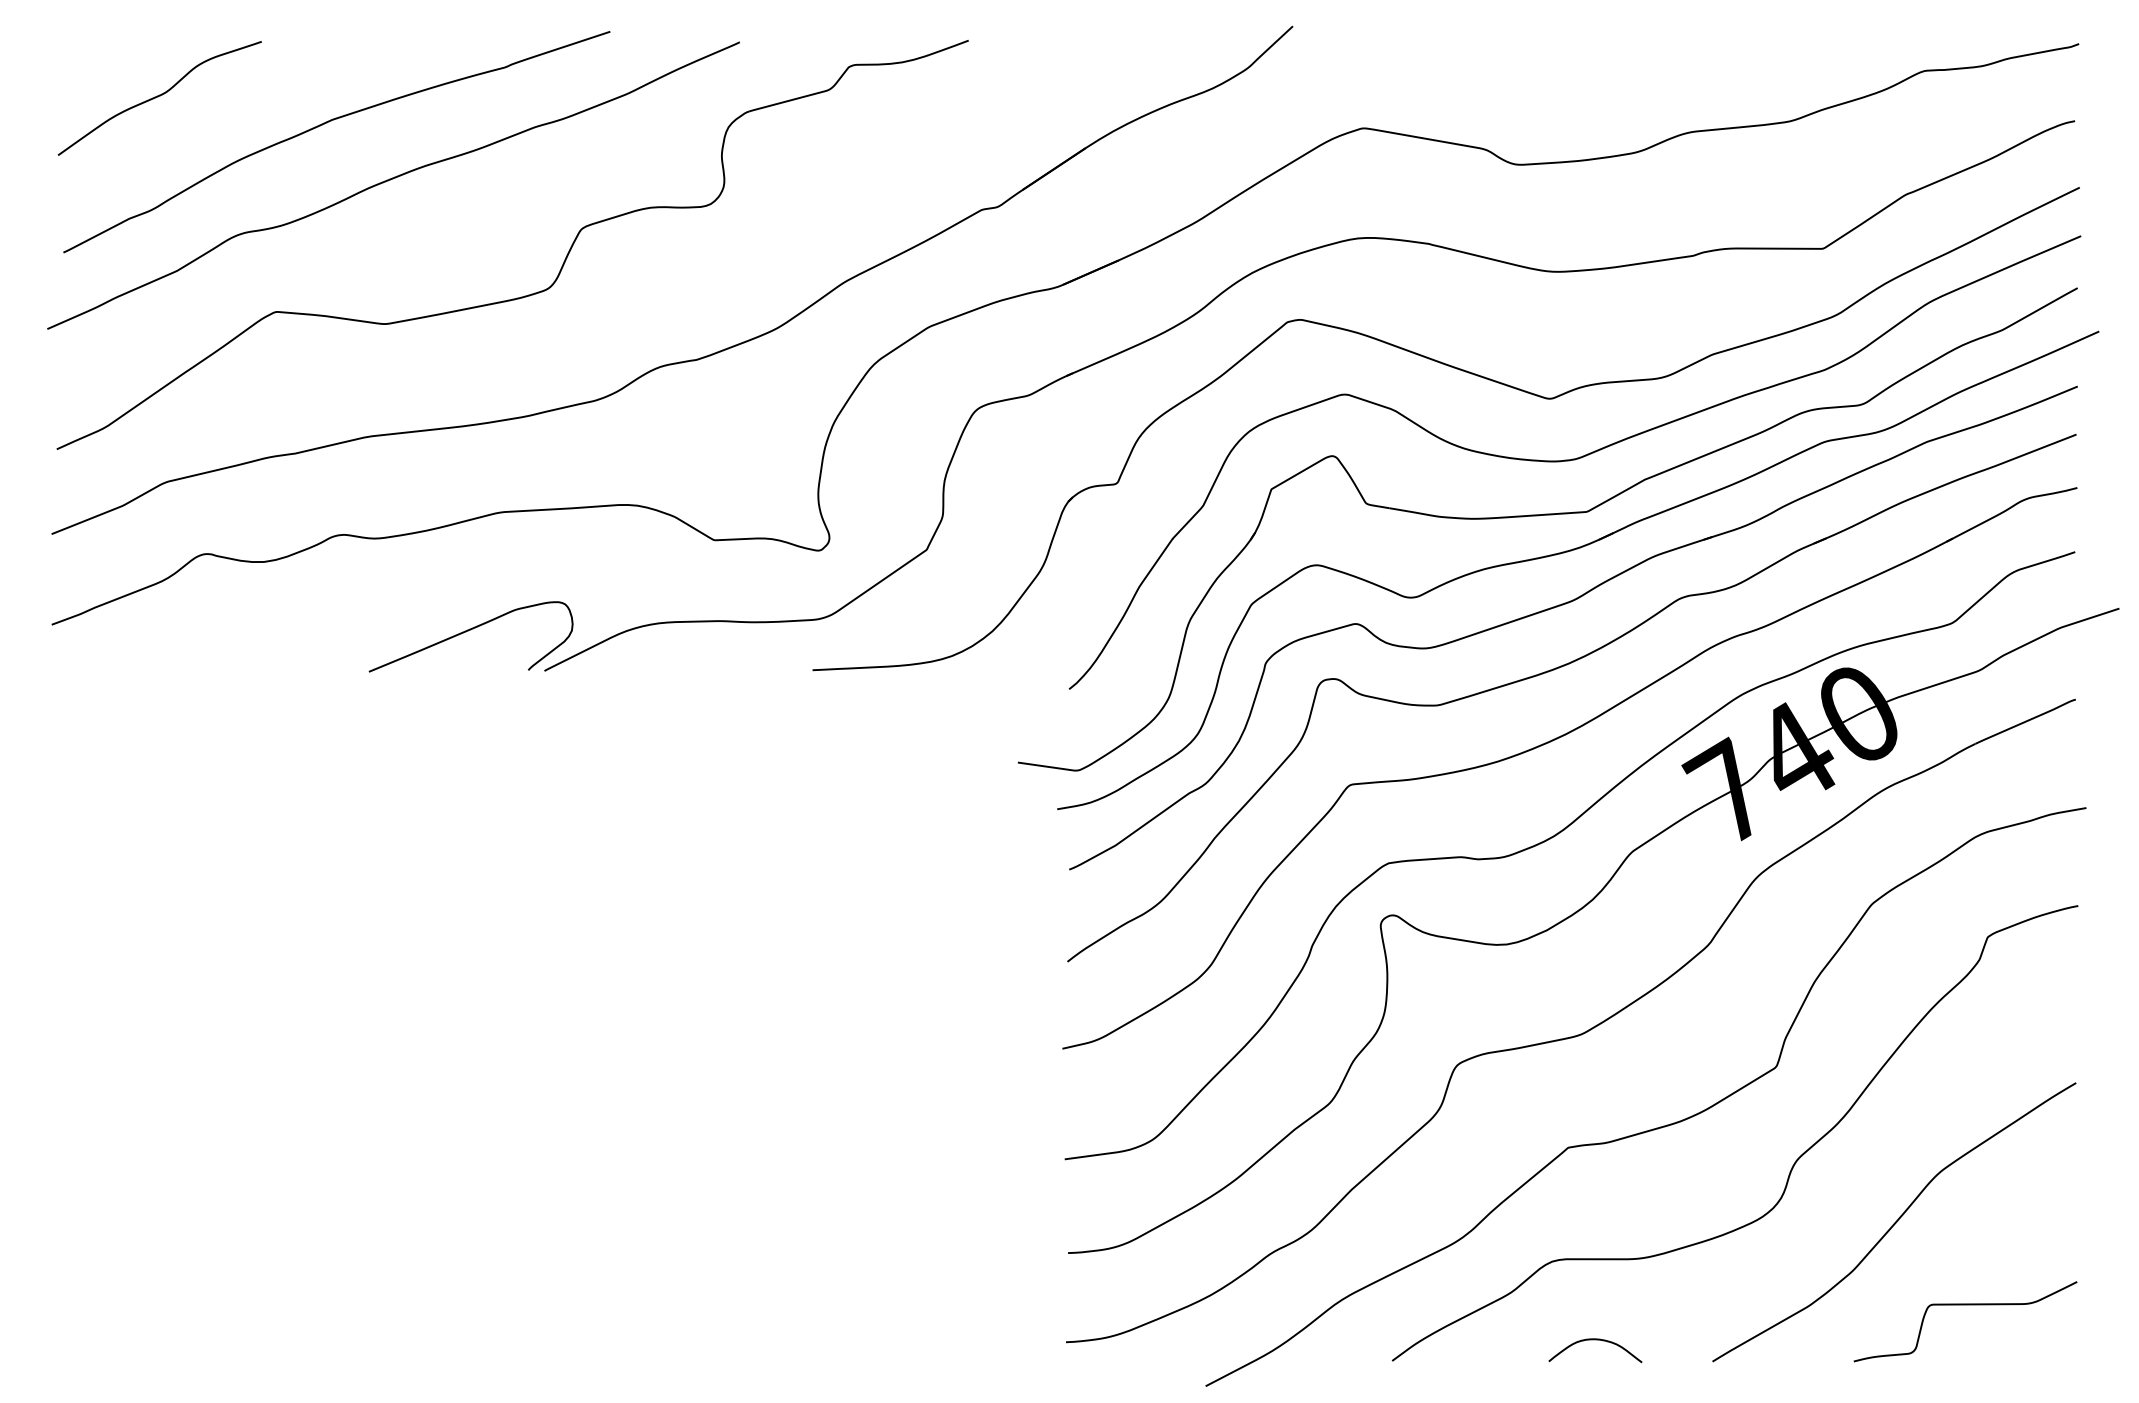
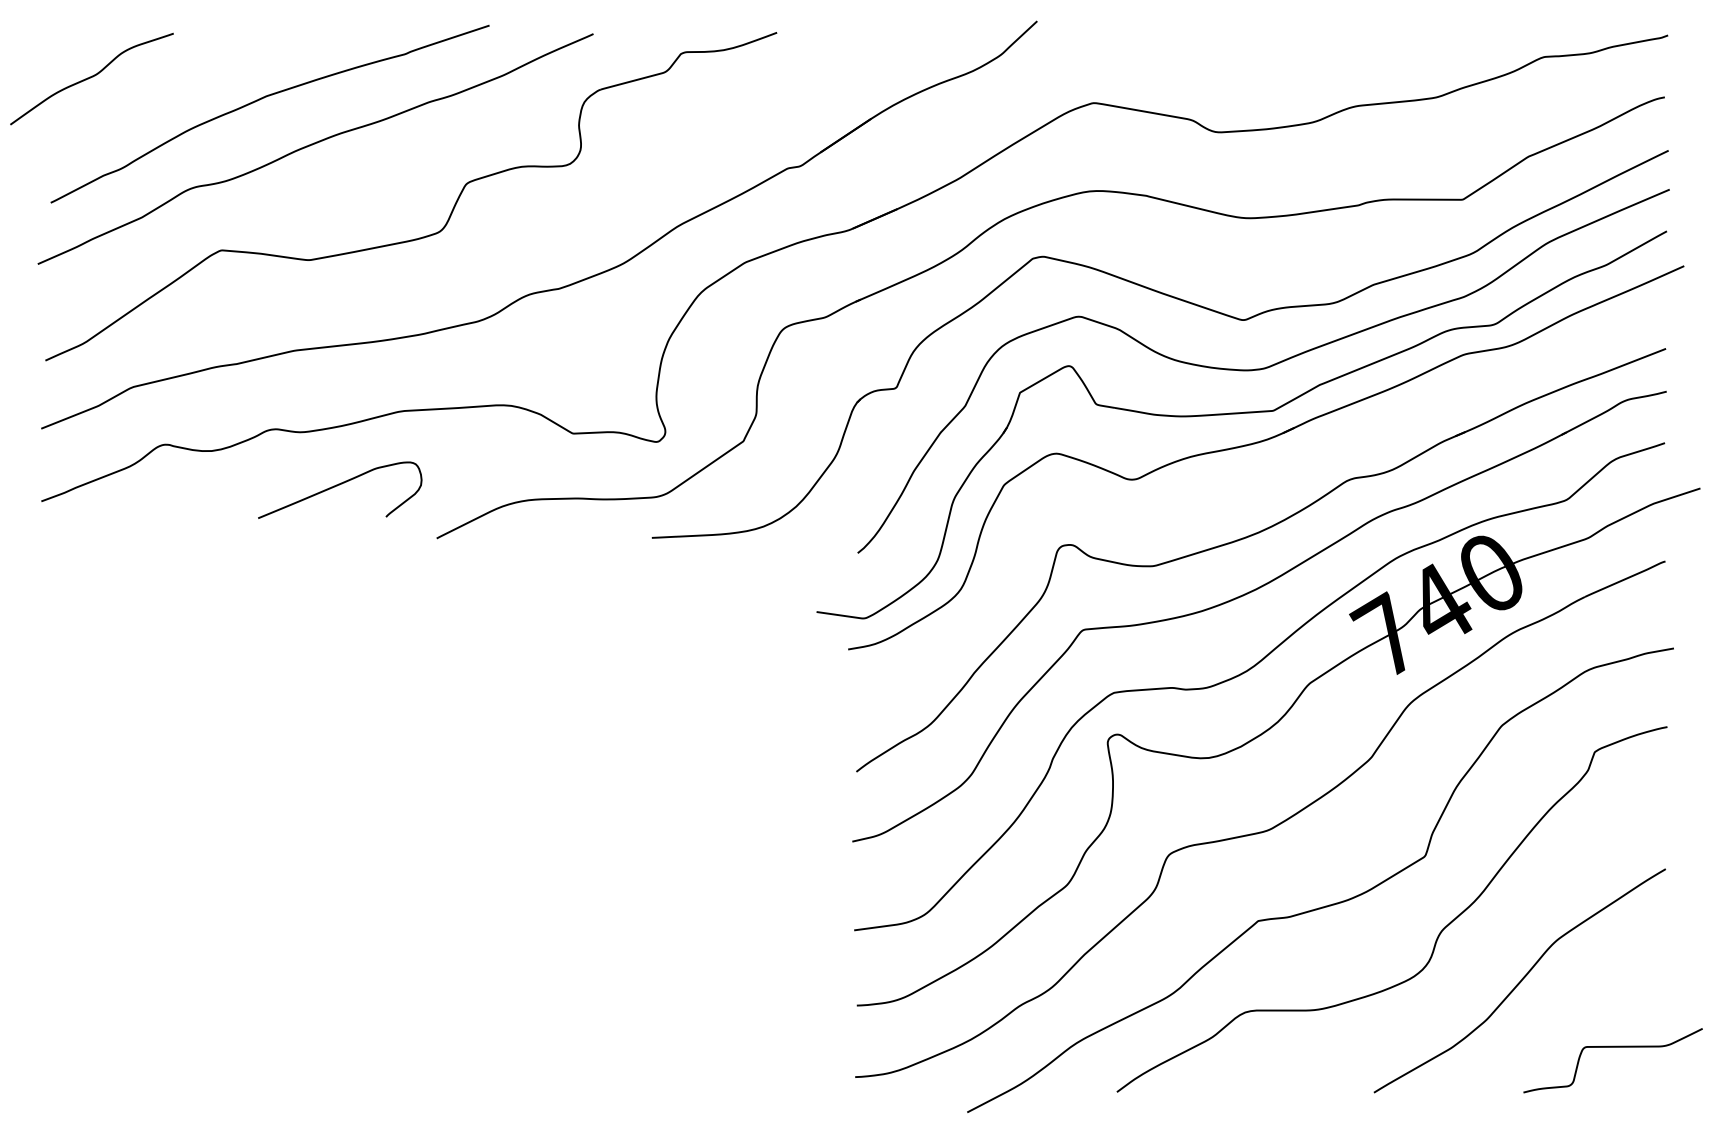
curve: (158, 97) -> (90, 78), moved
part: (1566, 604) -> (1256, 485), removed
curve: (468, 631) -> (338, 485), moved
curve: (1965, 1305) -> (1613, 1047), moved
curve: (1595, 1340) -> (1280, 1075), removed

